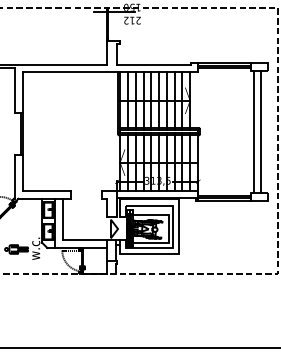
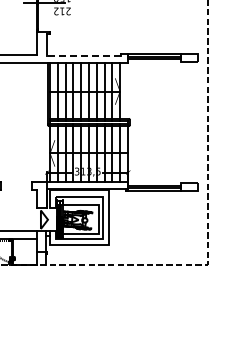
line: (153, 65) -> (83, 56), solid -> dashed
line: (253, 131) -> (183, 122), removed
line: (261, 131) -> (191, 122), removed

